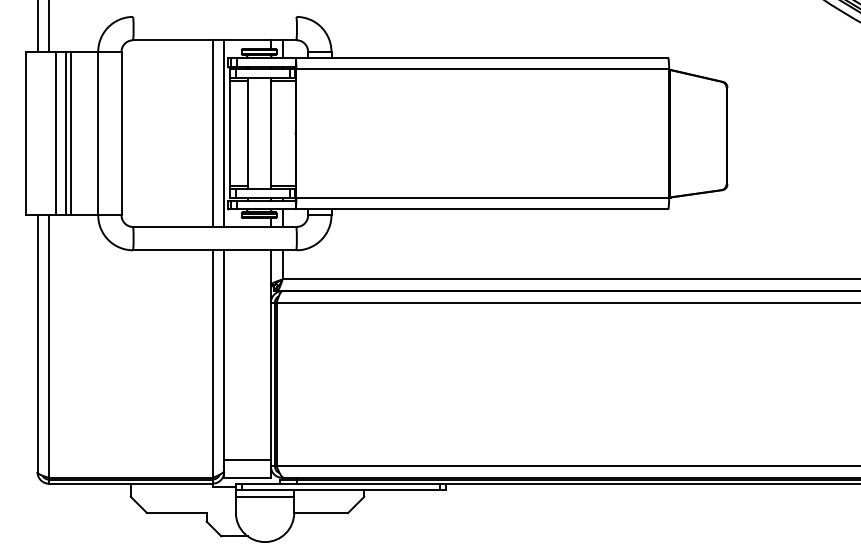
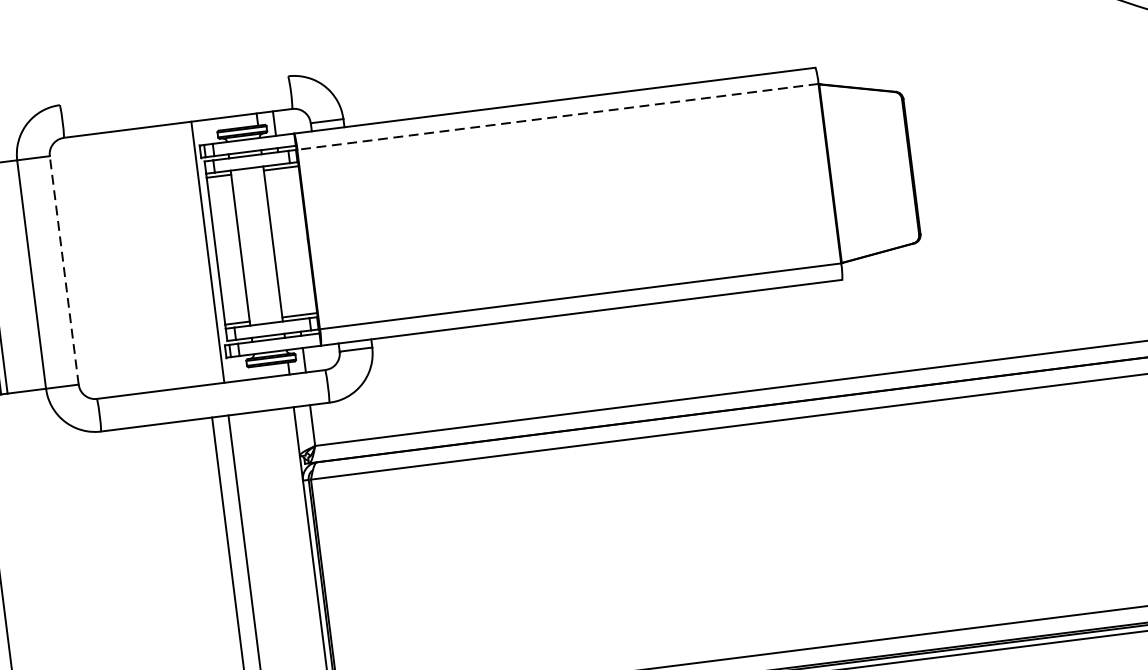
line: (482, 69) -> (557, 116), solid -> dashed
line: (121, 133) -> (64, 270), solid -> dashed
line: (212, 133) -> (191, 254), removed

